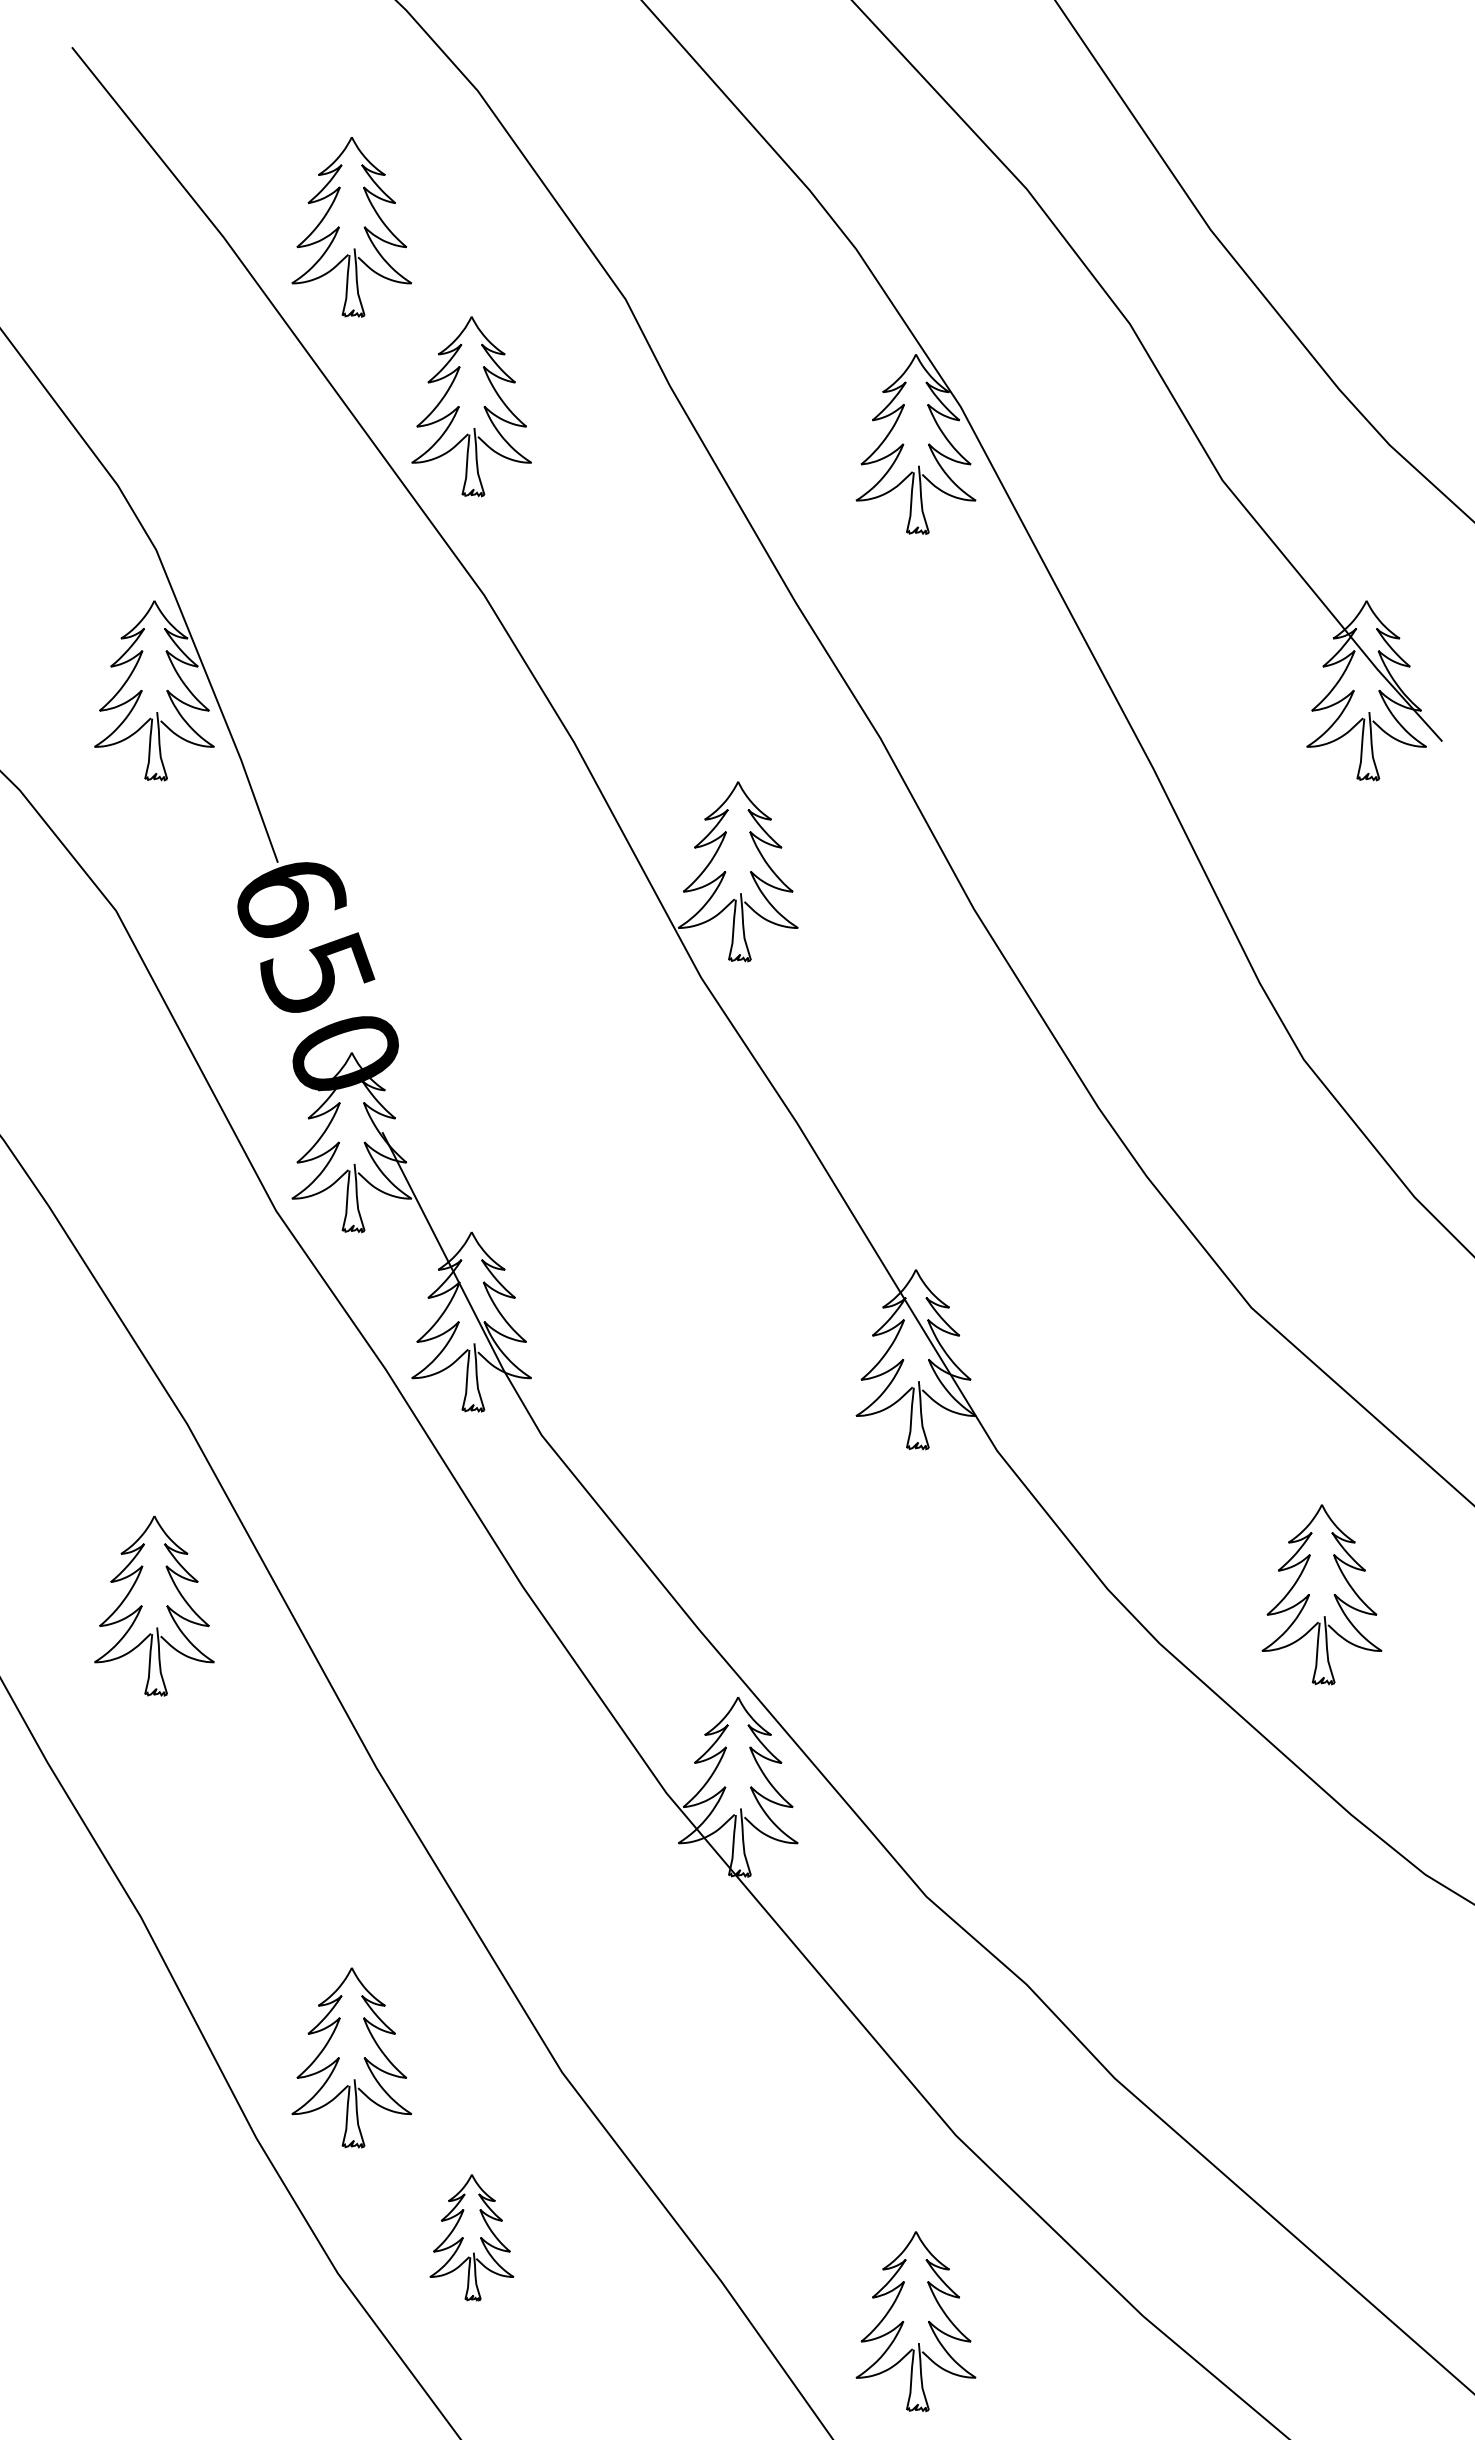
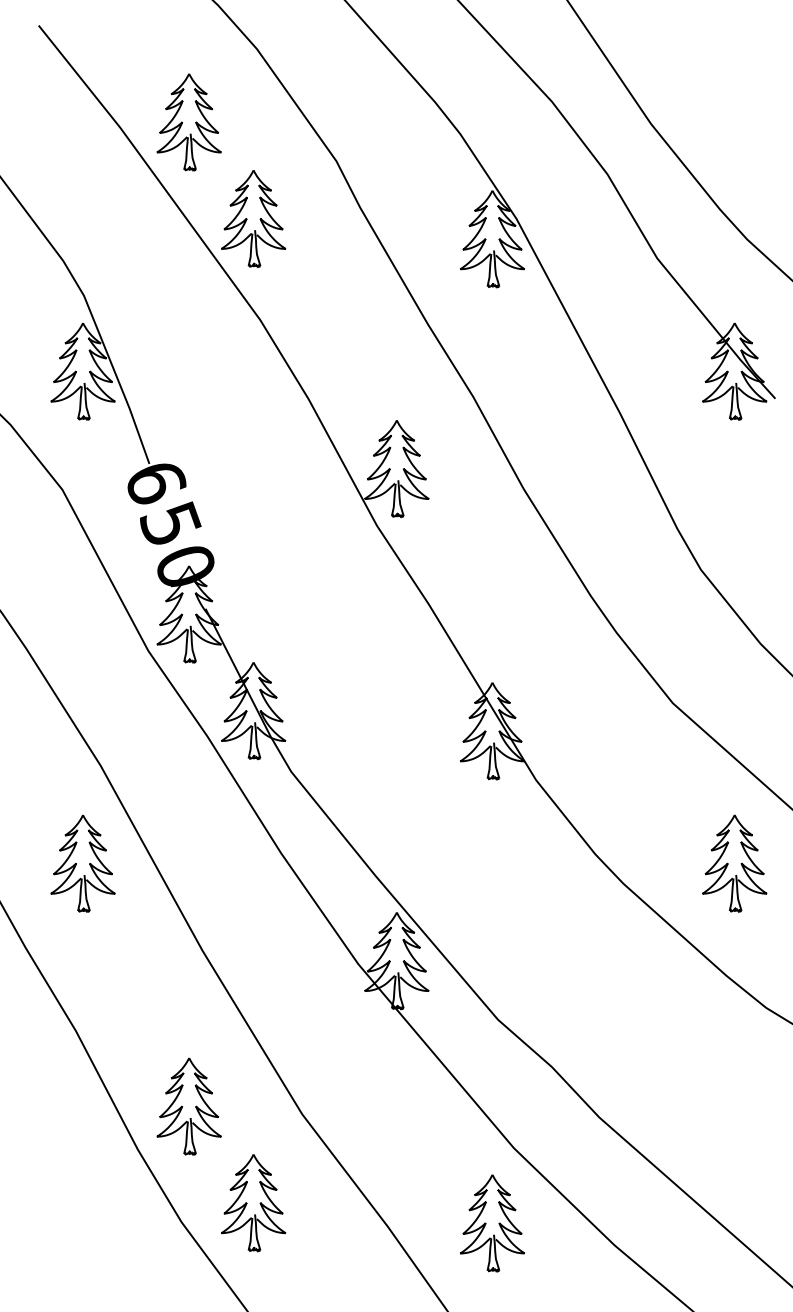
part: (1321, 1594) -> (734, 863), moved
part: (471, 2238) -> (253, 1203), size x1.43
part: (916, 2322) -> (492, 1223), moved

